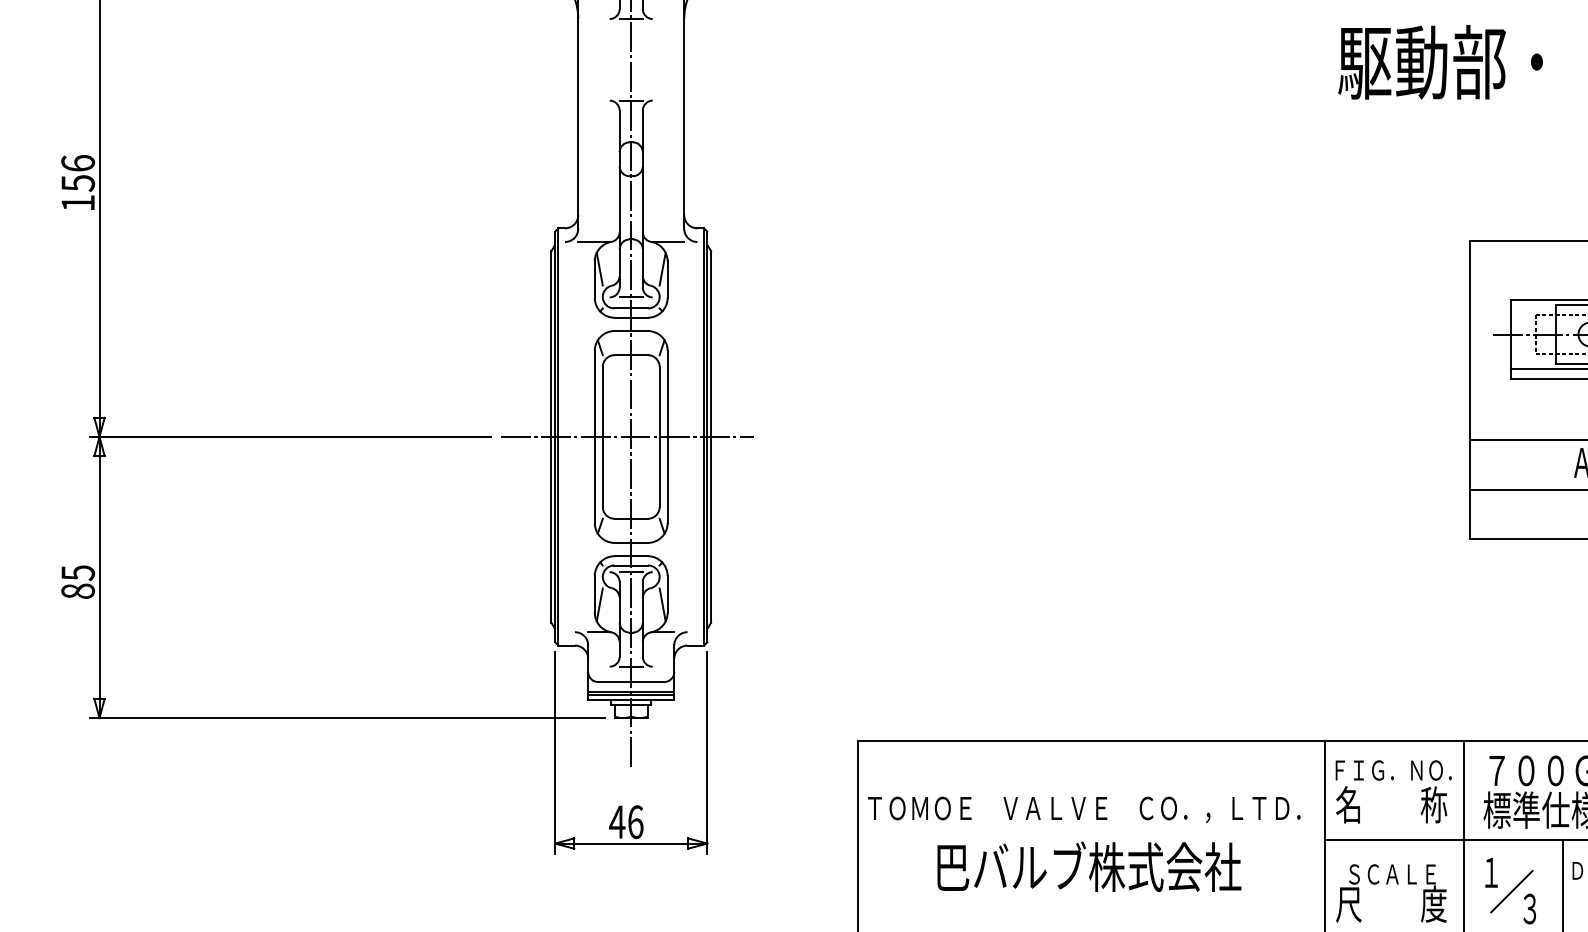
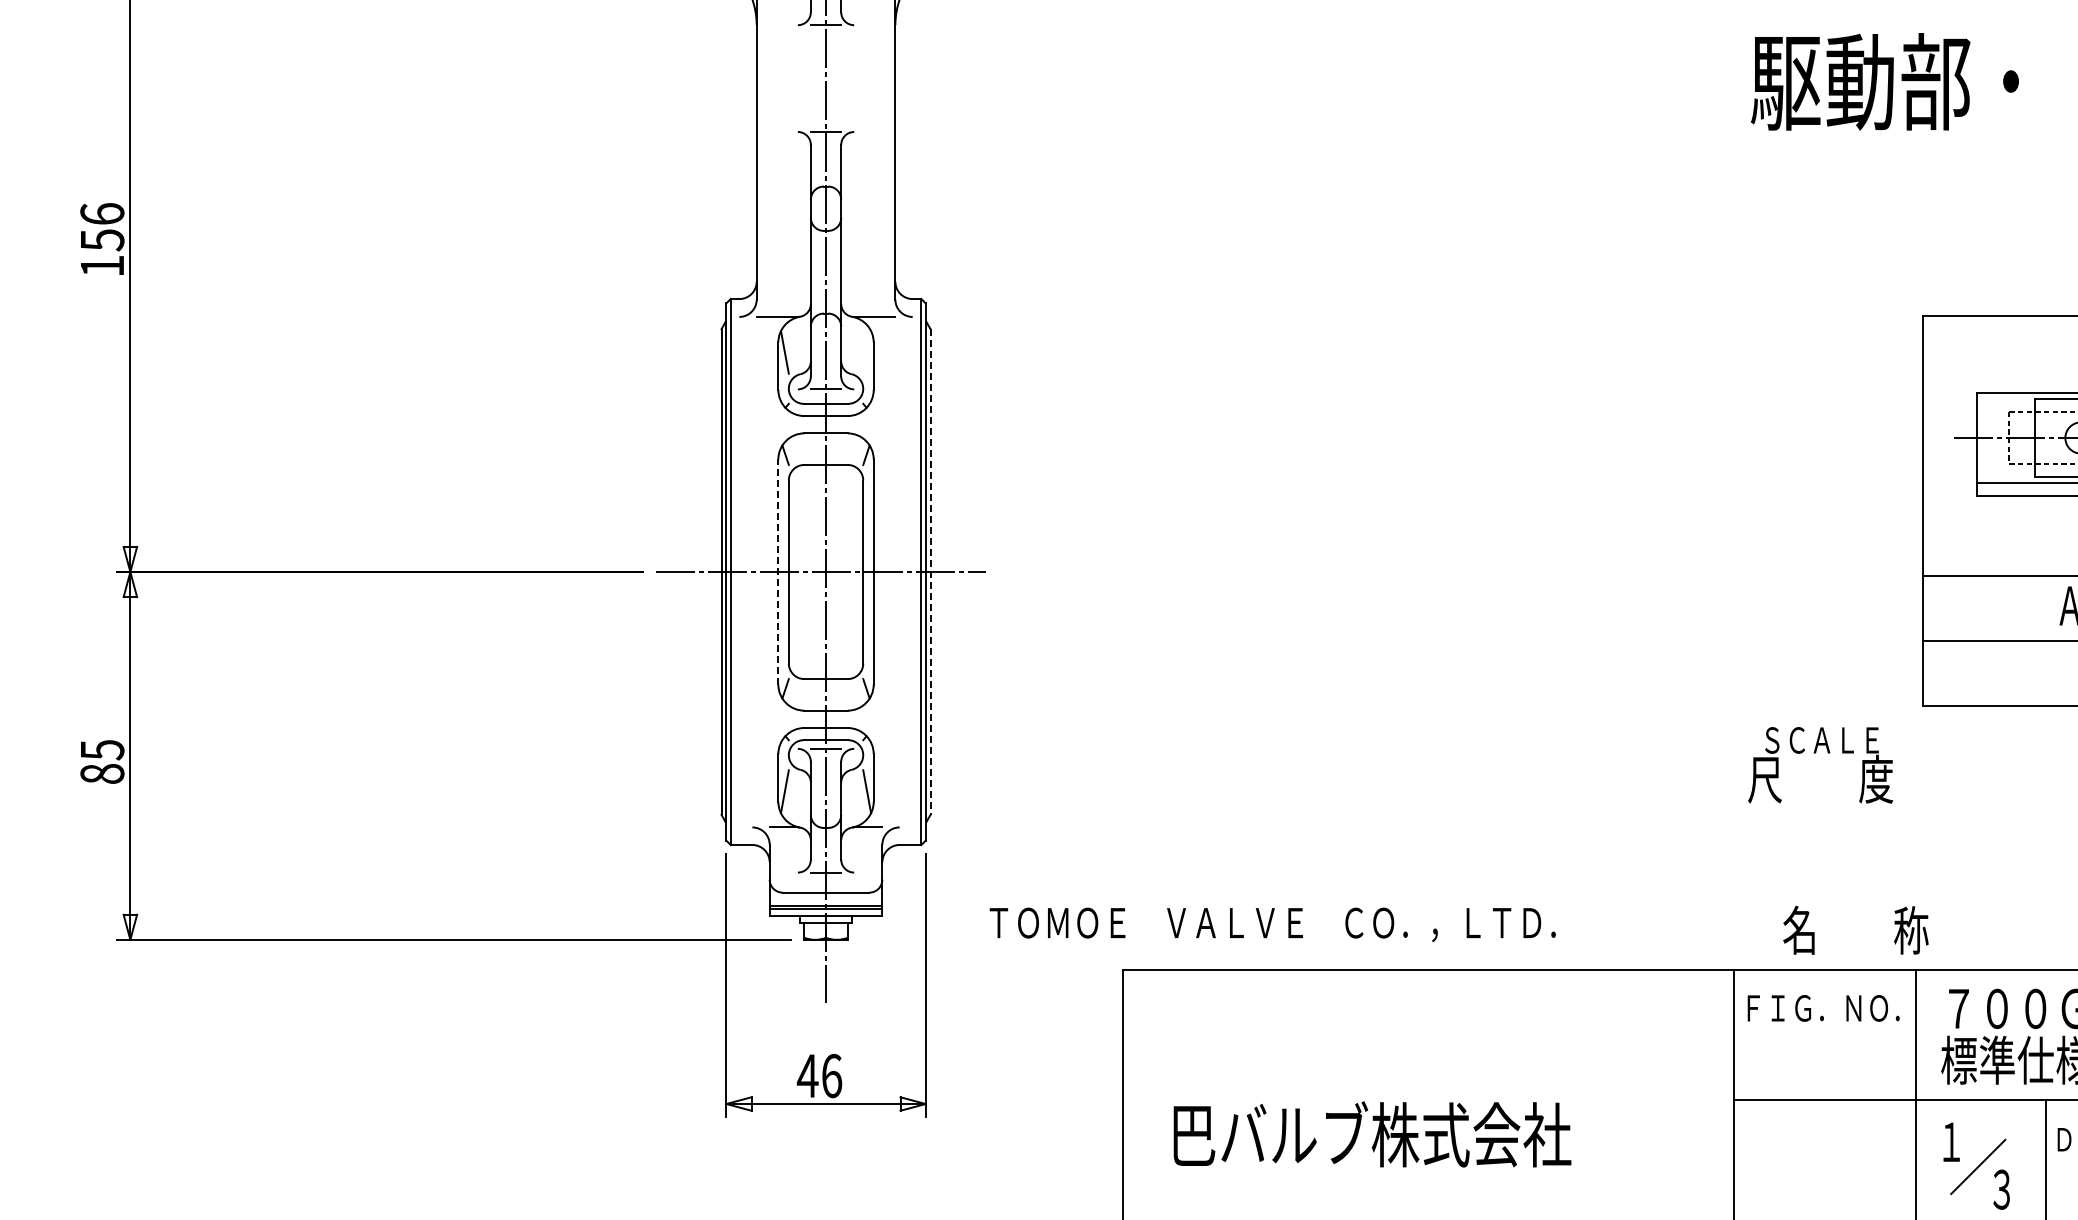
line: (662, 269) -> (867, 352), removed
line: (594, 437) -> (778, 572), solid -> dashed
line: (711, 437) -> (930, 572), solid -> dashed
text: (1391, 804) -> (1855, 929), moved
text: (1084, 809) -> (1272, 924), moved
text: (1089, 866) -> (1372, 1134), moved
text: (1391, 893) -> (1820, 765), moved

